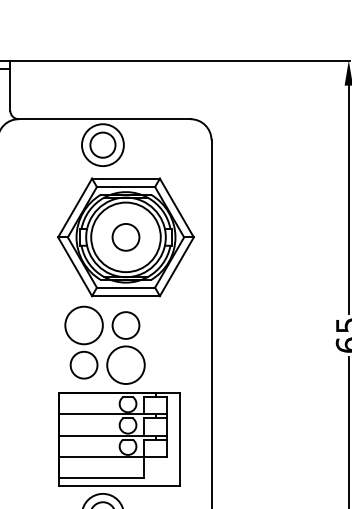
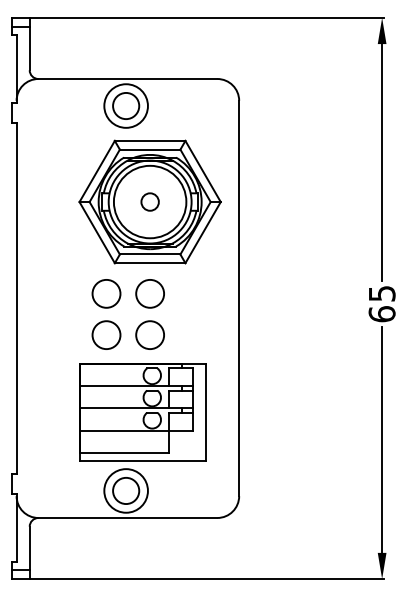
circle: (125, 236) -> (149, 201), size x0.62
circle: (84, 325) -> (106, 293), size x0.71
circle: (126, 365) -> (150, 335), size x0.71

